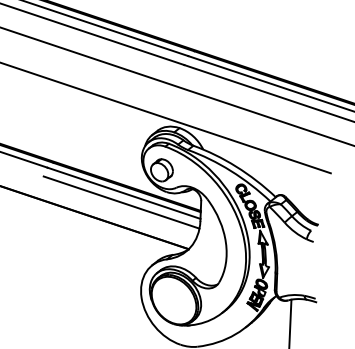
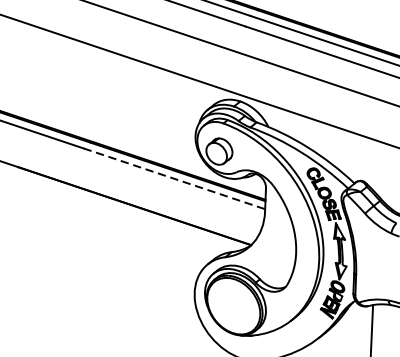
line: (124, 193) -> (174, 179), solid -> dashed
line: (121, 202) -> (171, 189), removed

